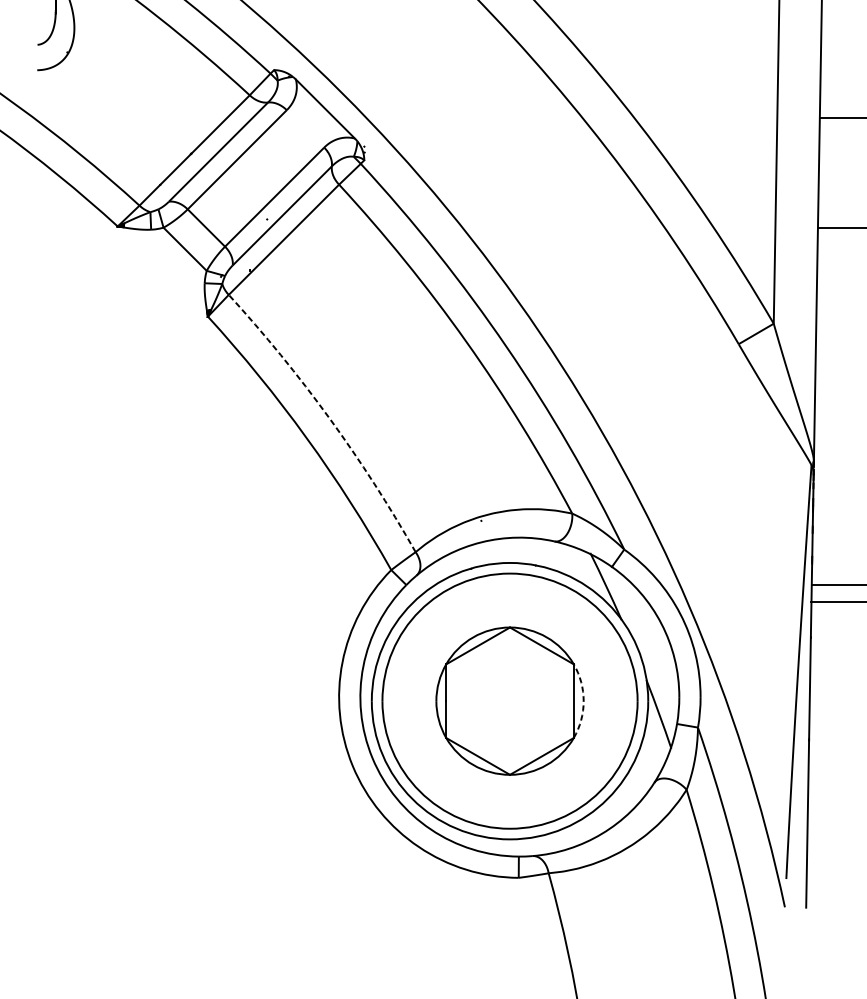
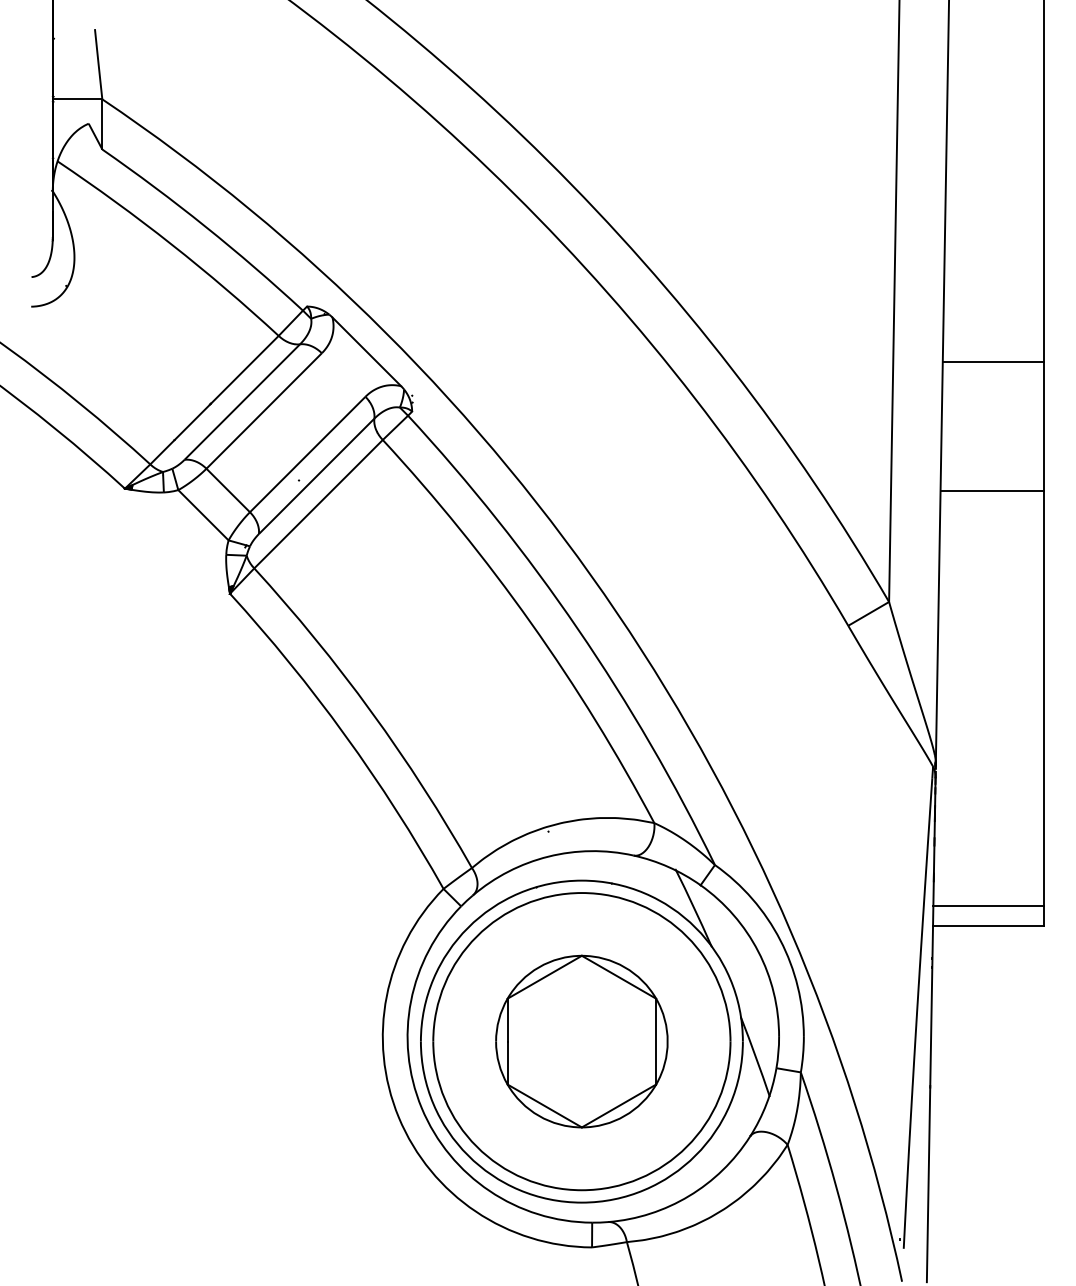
arc: (329, 418) -> (371, 712), dashed -> solid
arc: (583, 701) -> (667, 1041), dashed -> solid

